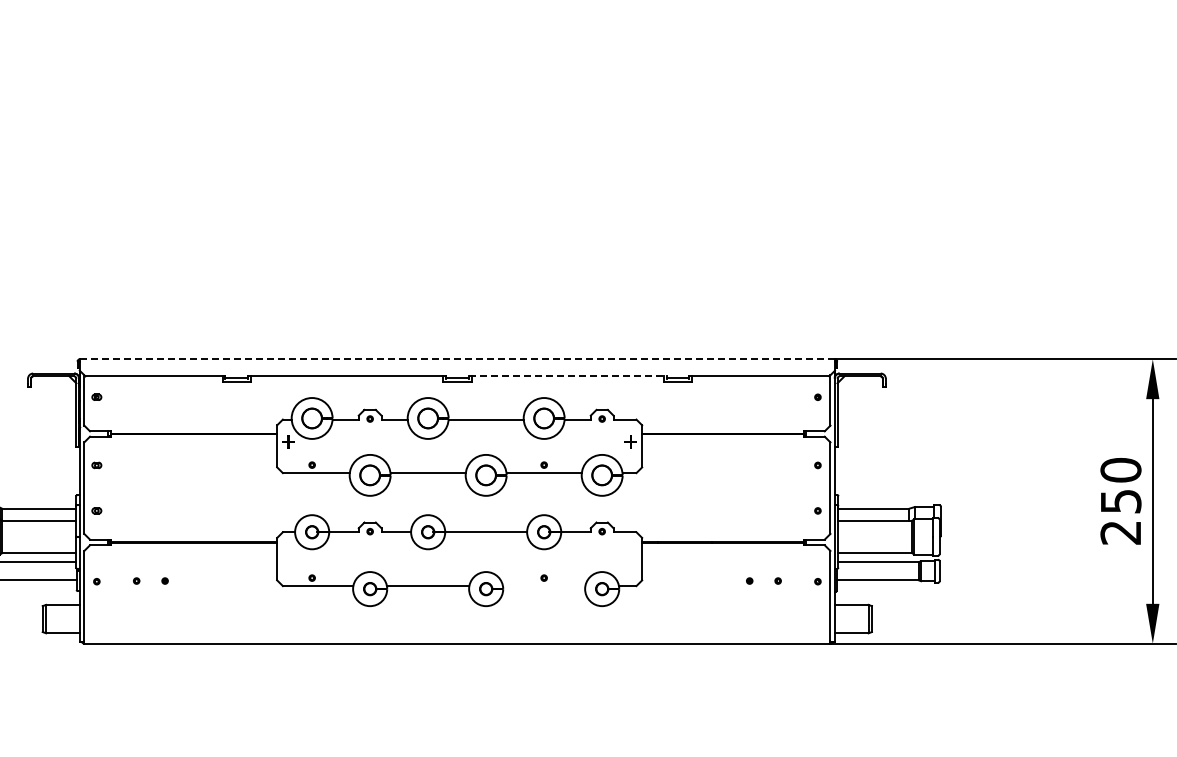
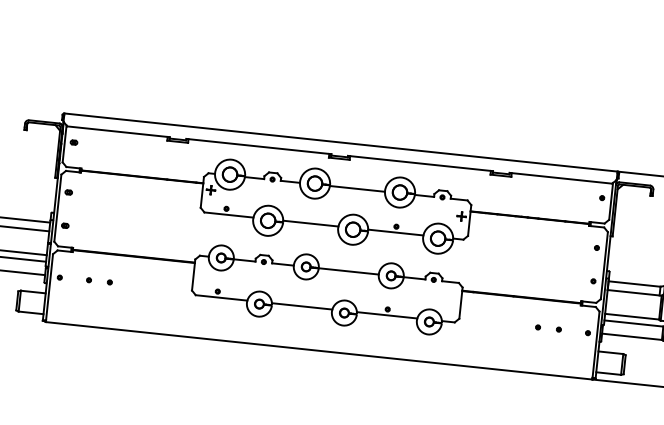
line: (457, 359) -> (341, 142), dashed -> solid
line: (567, 376) -> (420, 163), dashed -> solid
line: (543, 586) -> (386, 315), added

